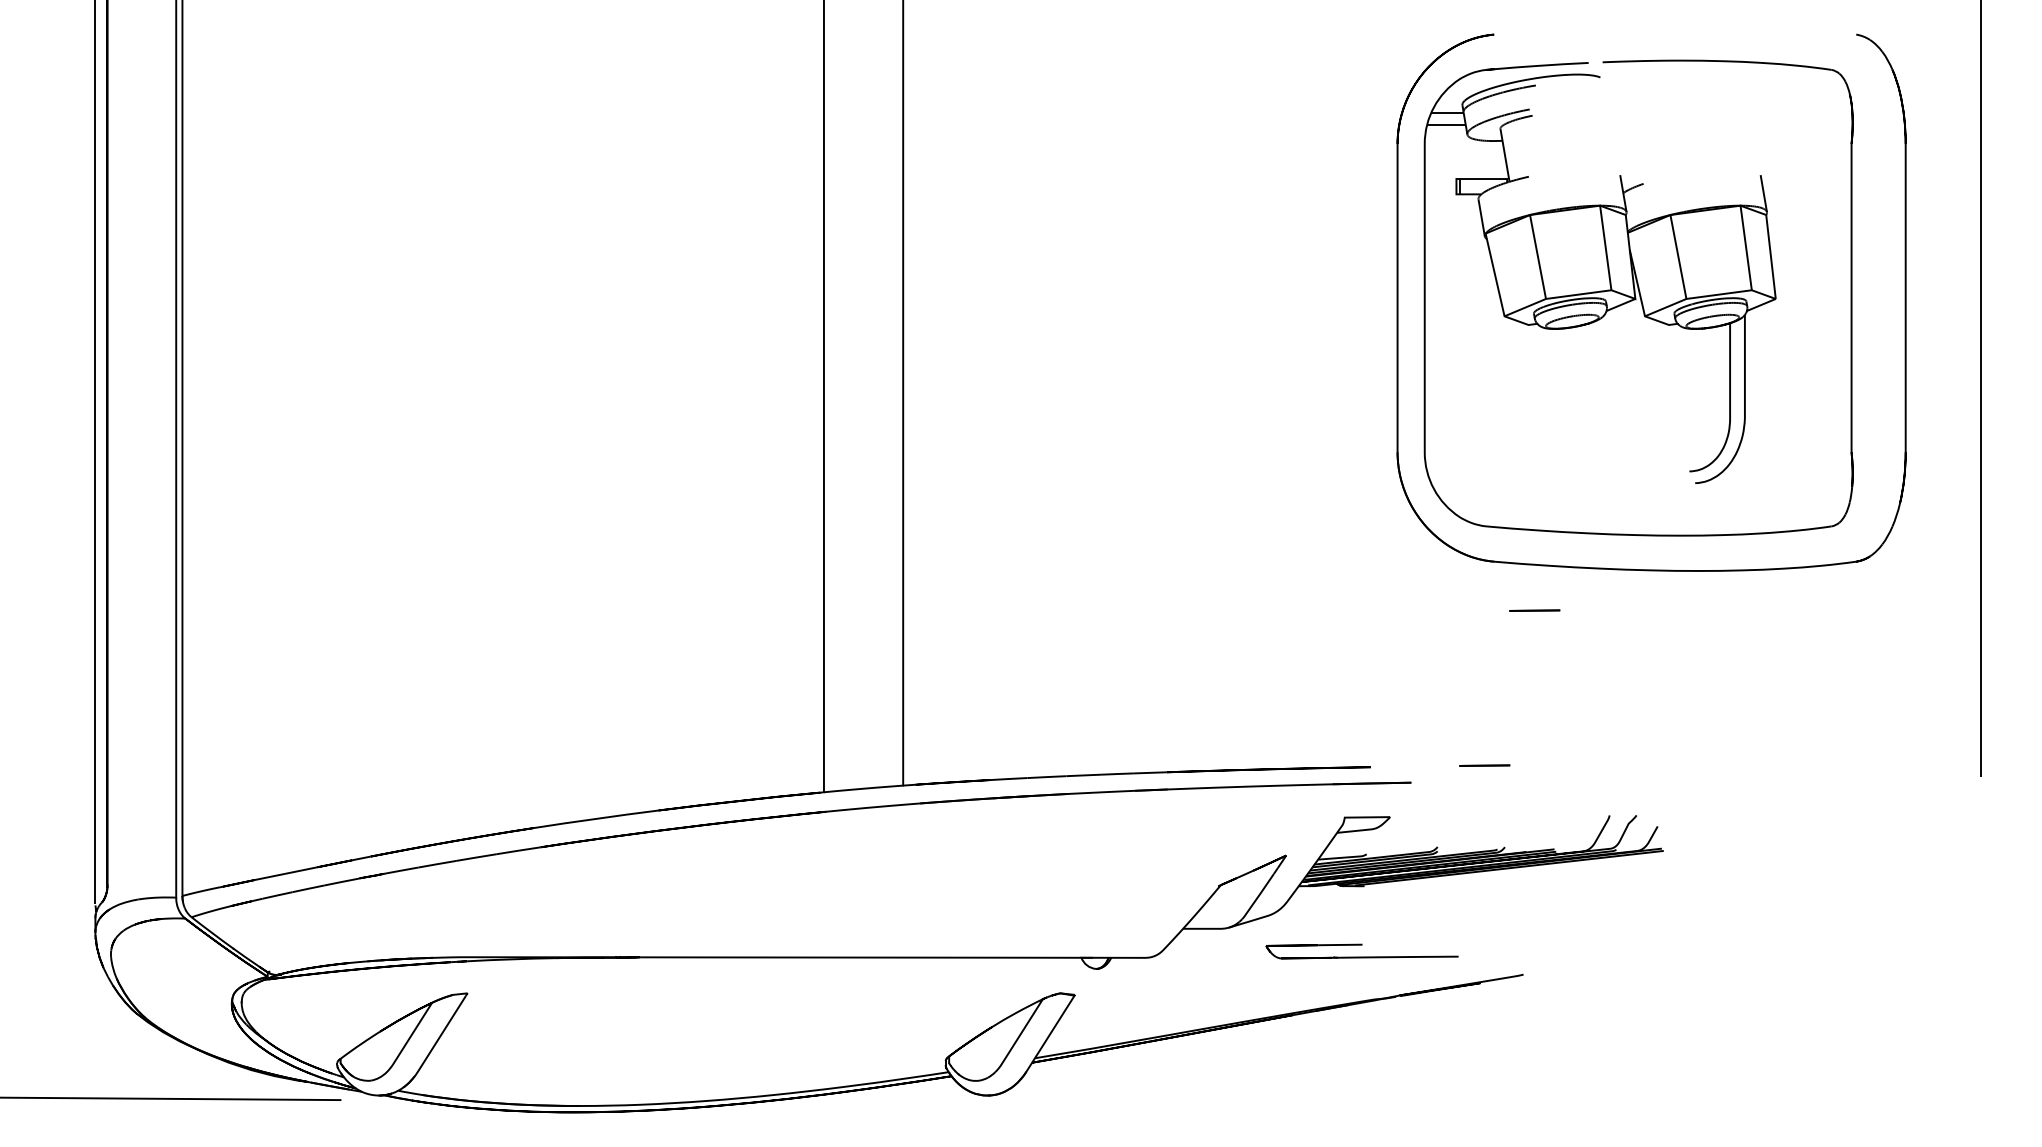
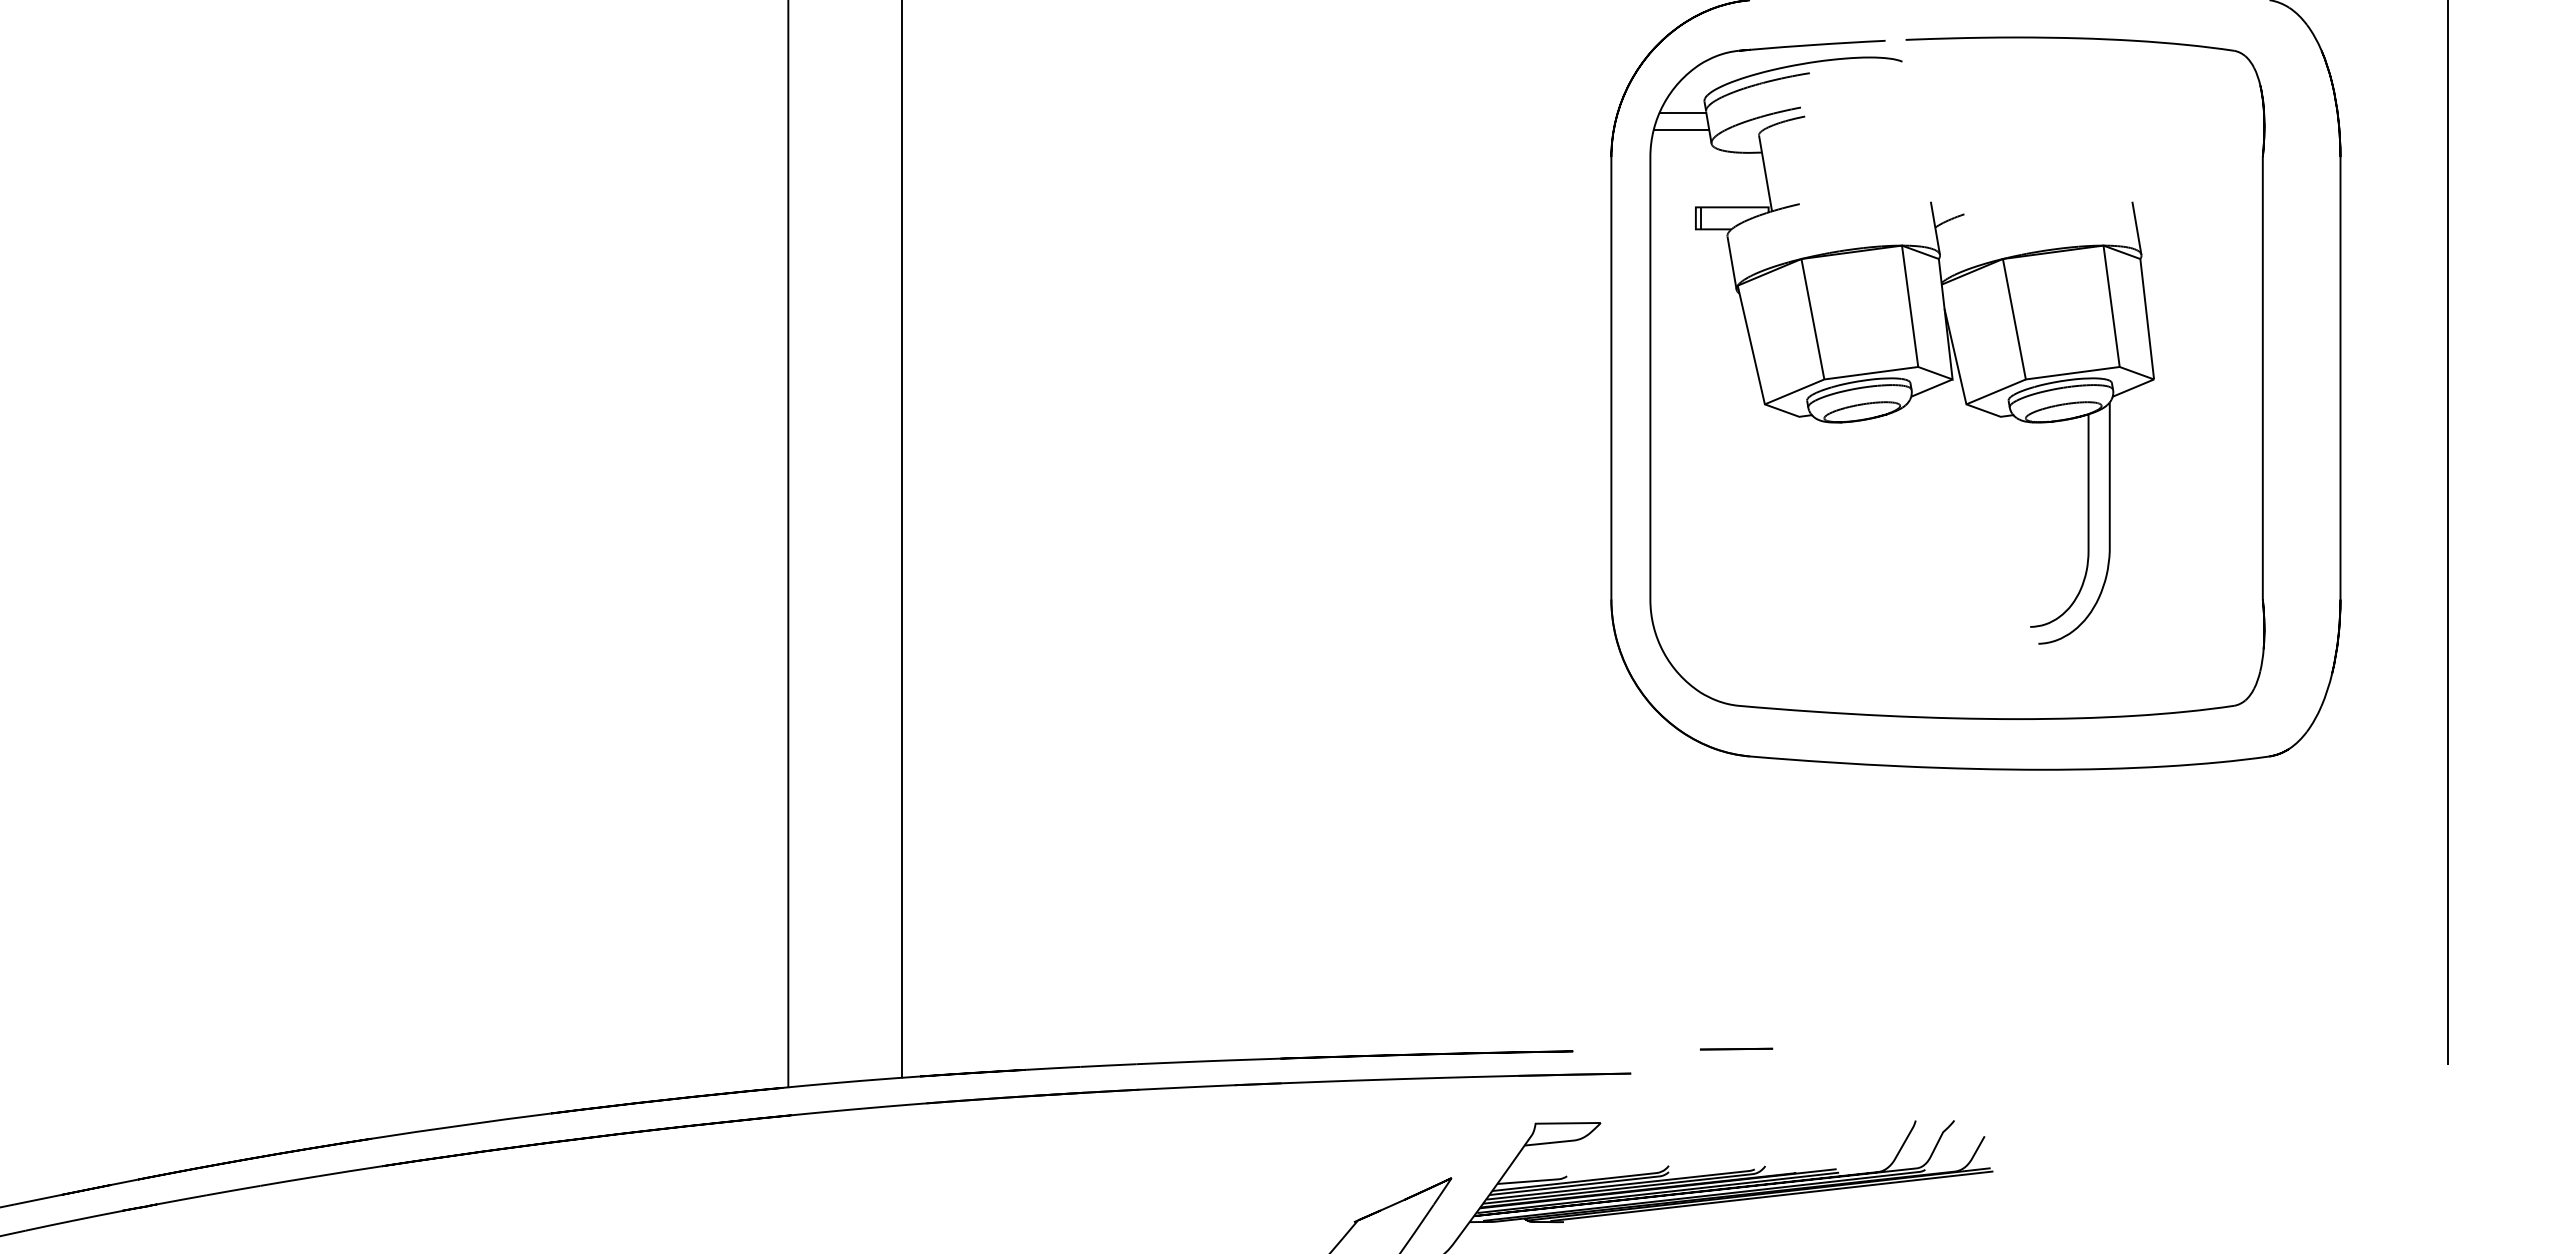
line: (1534, 610) -> (1807, 826), removed

